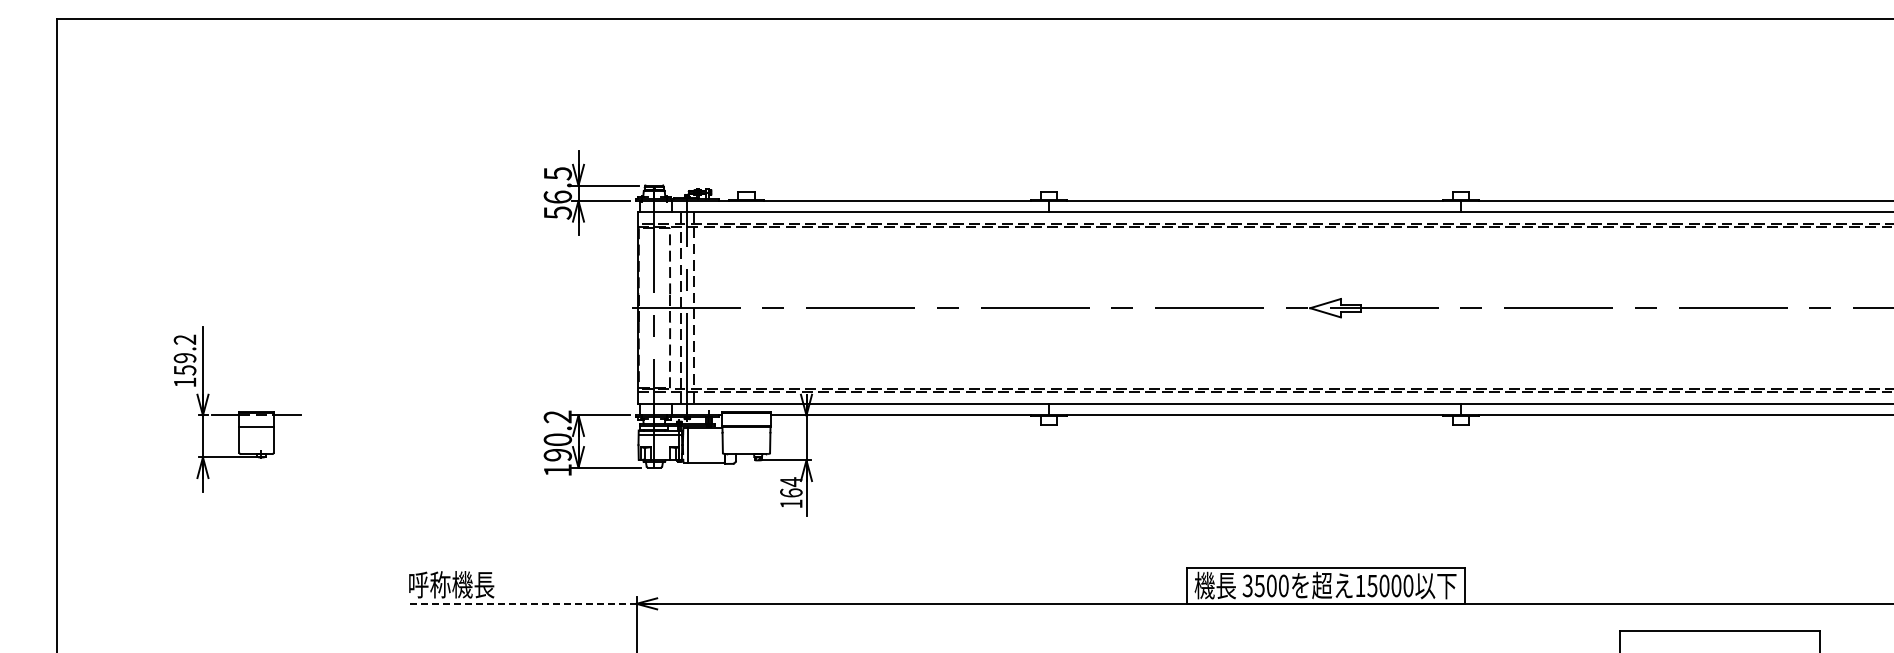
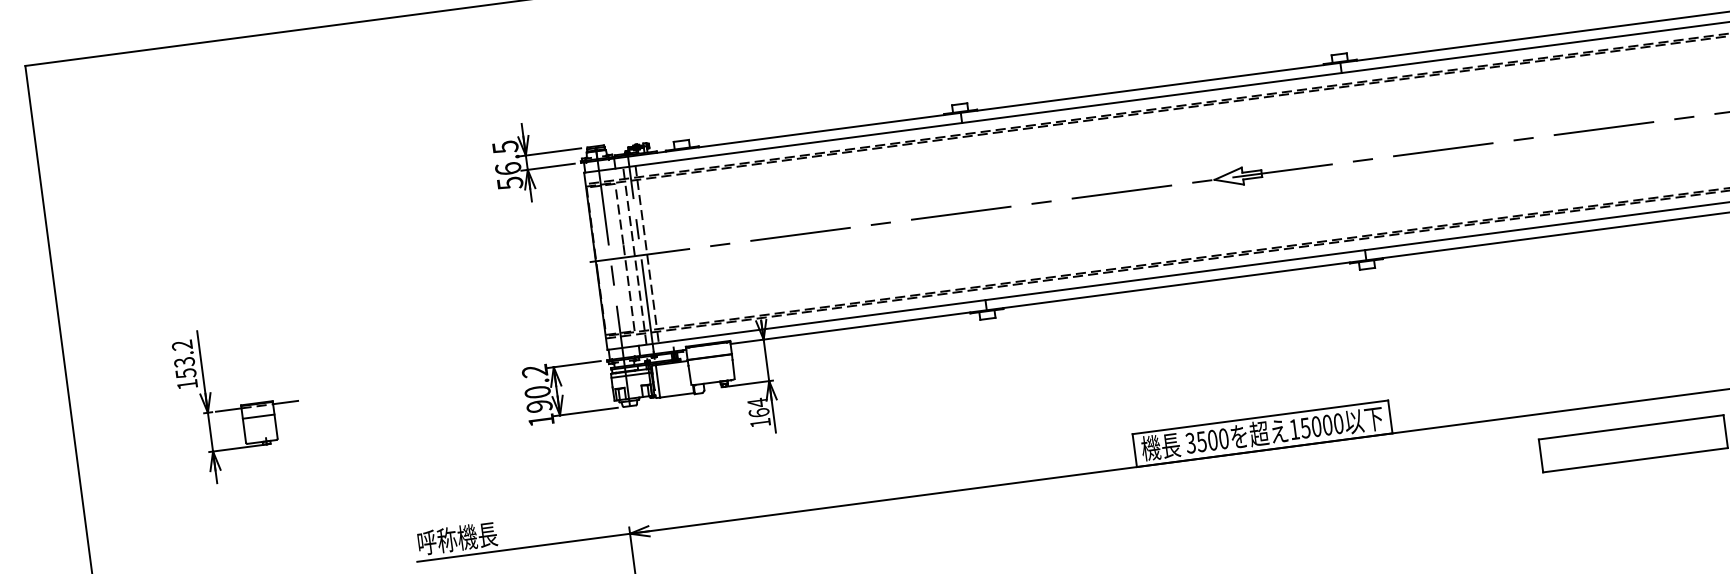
text: (185, 358) -> (184, 362), 159.2 -> 153.2
line: (521, 603) -> (524, 547), dashed -> solid

